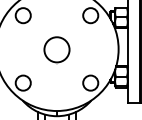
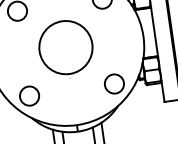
part: (56, 50) -> (65, 49), size x1.67

